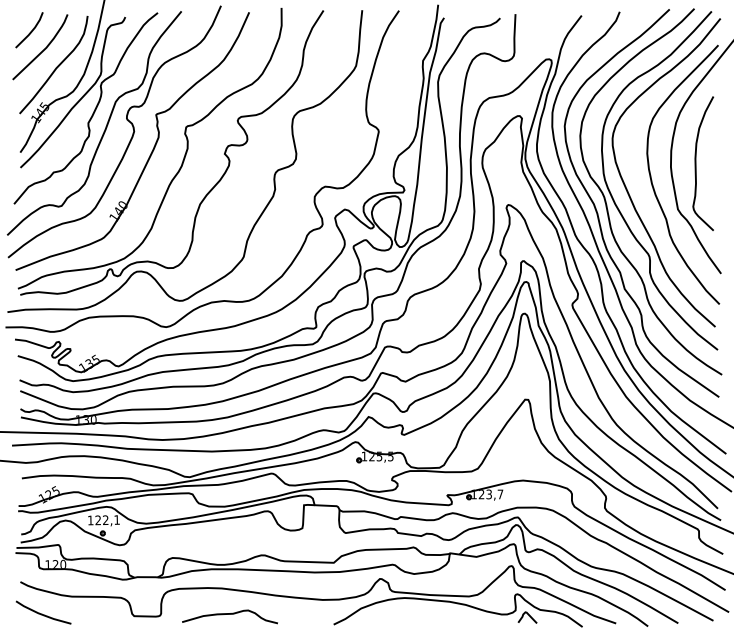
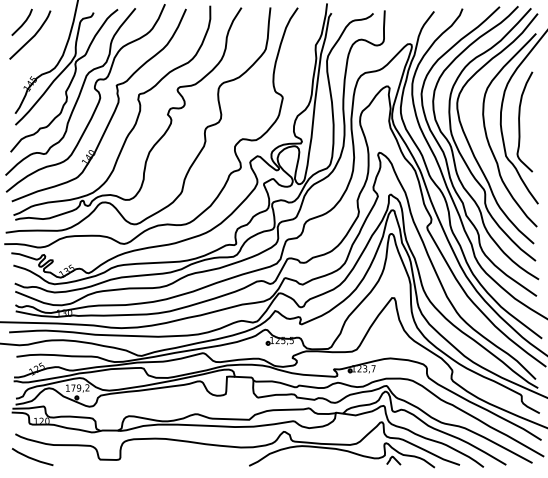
curve: (55, 67) -> (41, 50), removed
text: (107, 520) -> (80, 388), 122,1 -> 179,2
curve: (229, 614) -> (171, 458), removed

